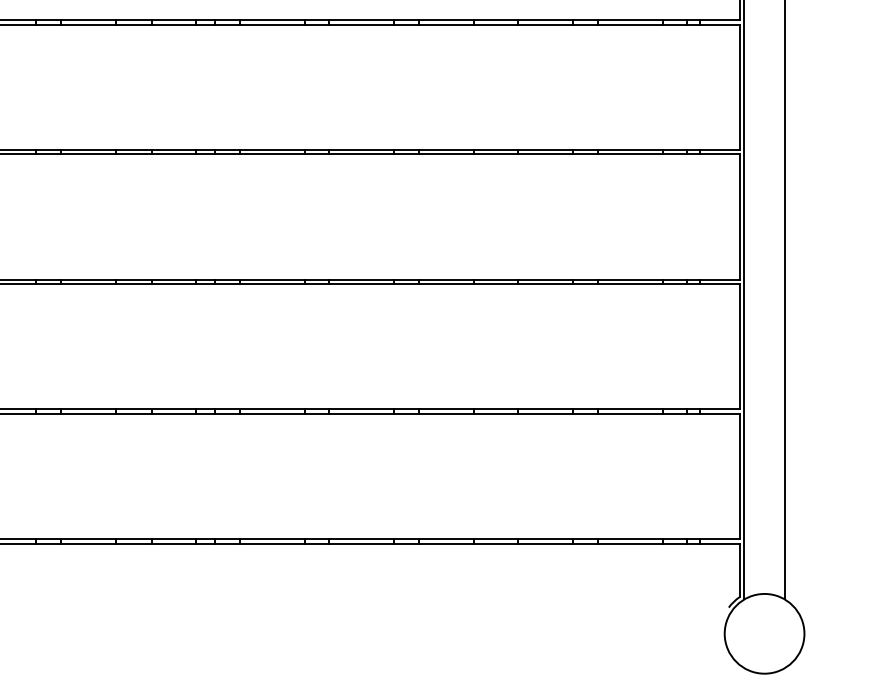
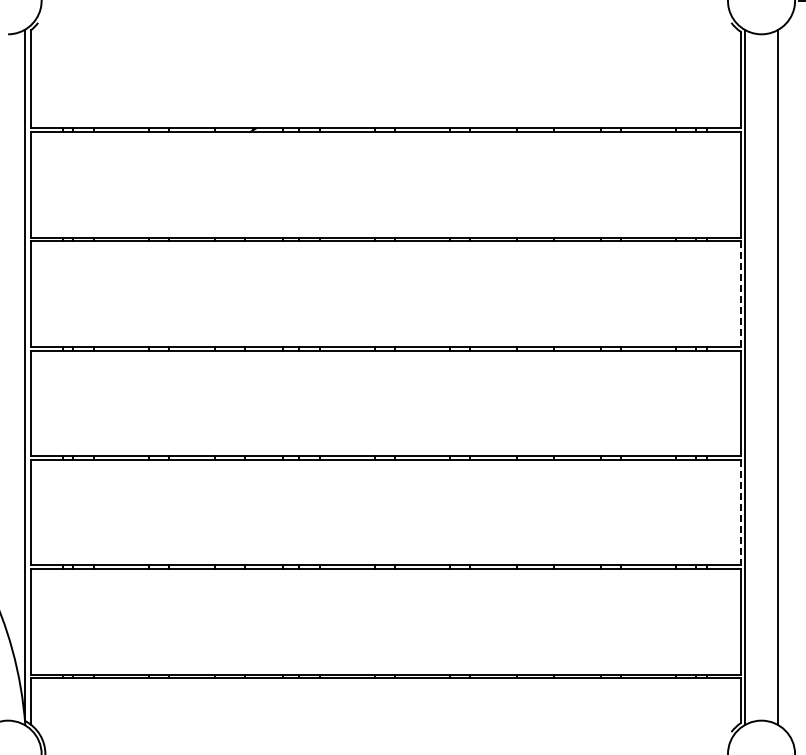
line: (739, 87) -> (740, 294), solid -> dashed
line: (739, 346) -> (740, 512), solid -> dashed

